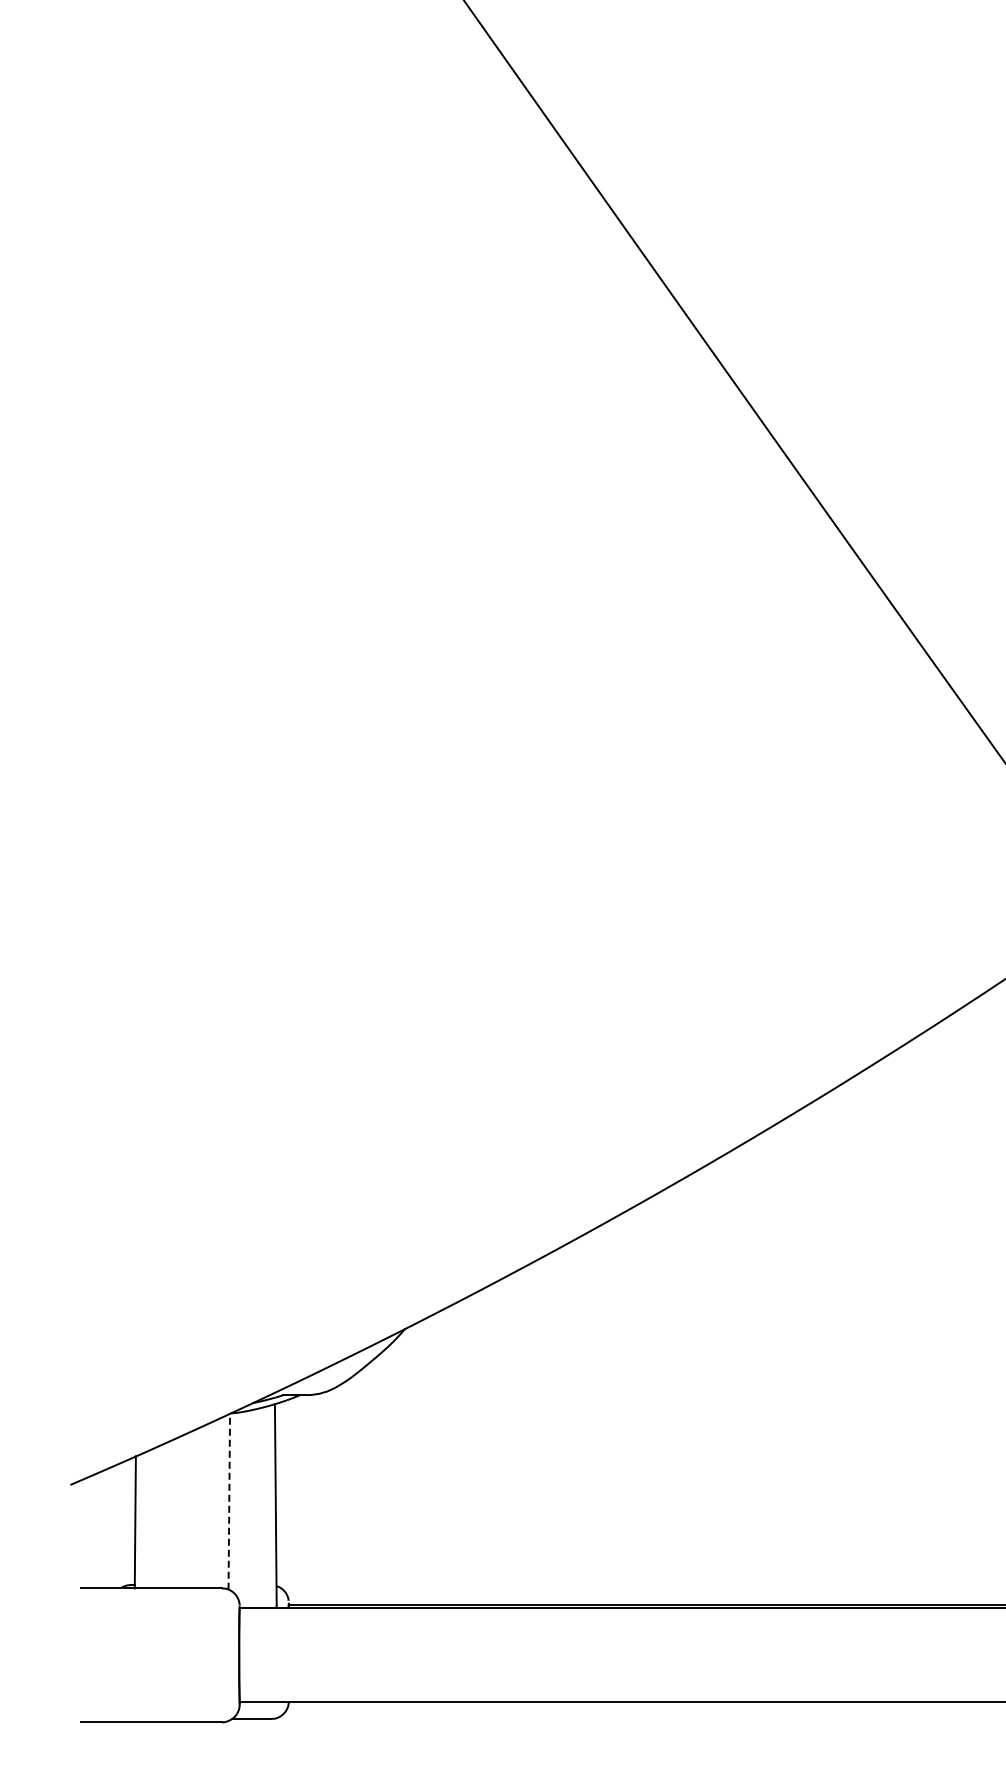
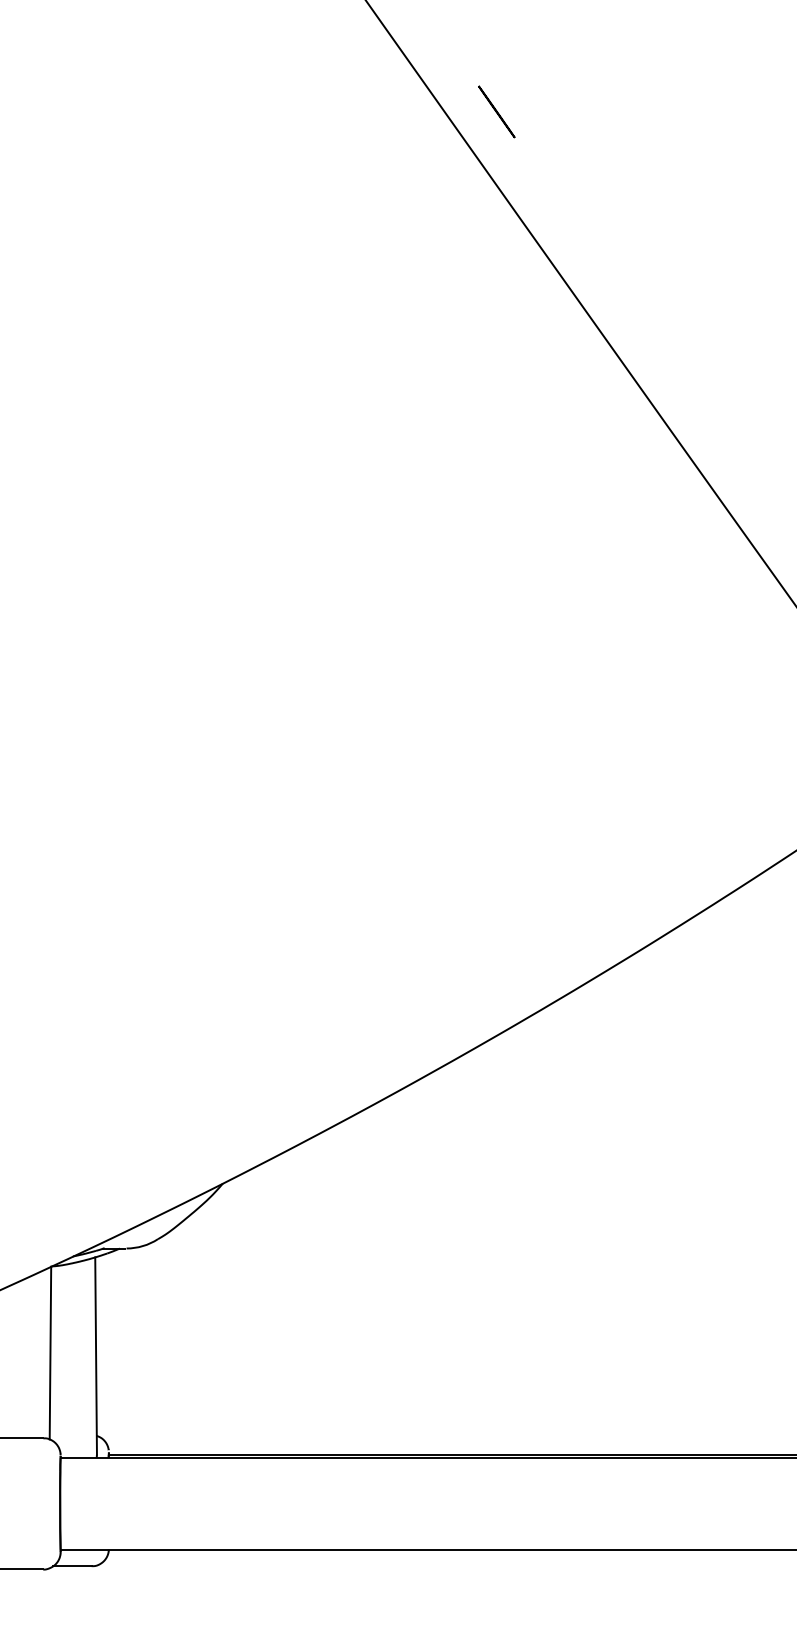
line: (684, 236) -> (497, 111), added
line: (229, 1501) -> (50, 1352), dashed -> solid

